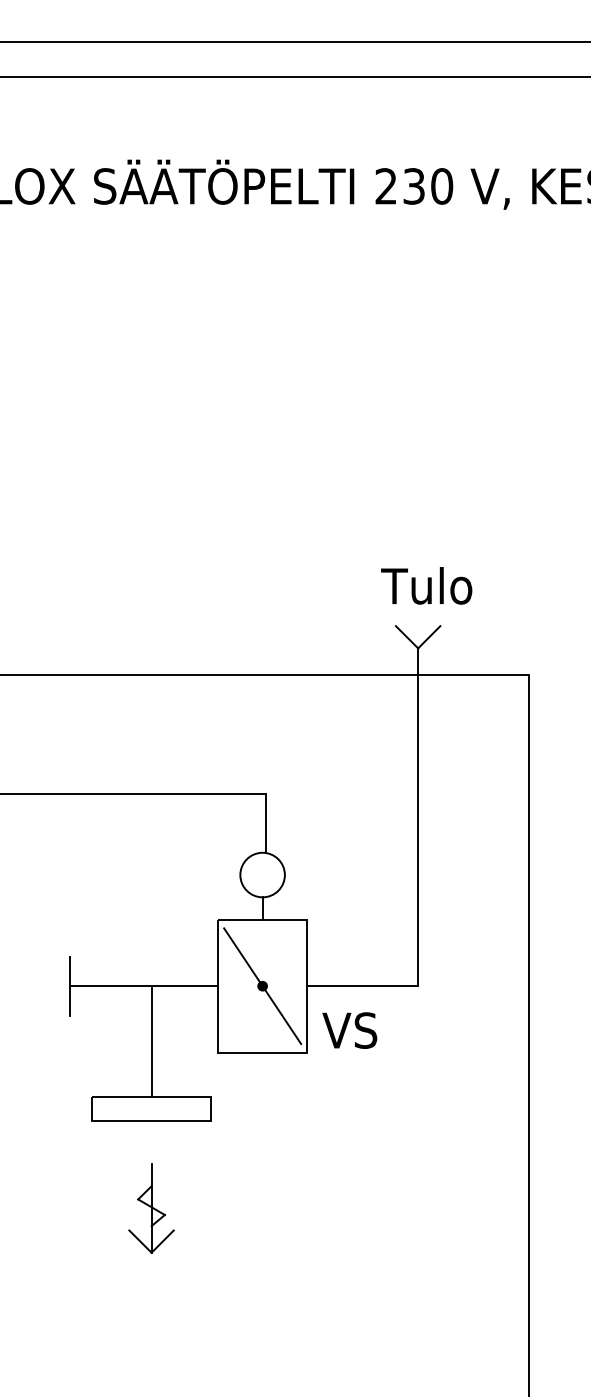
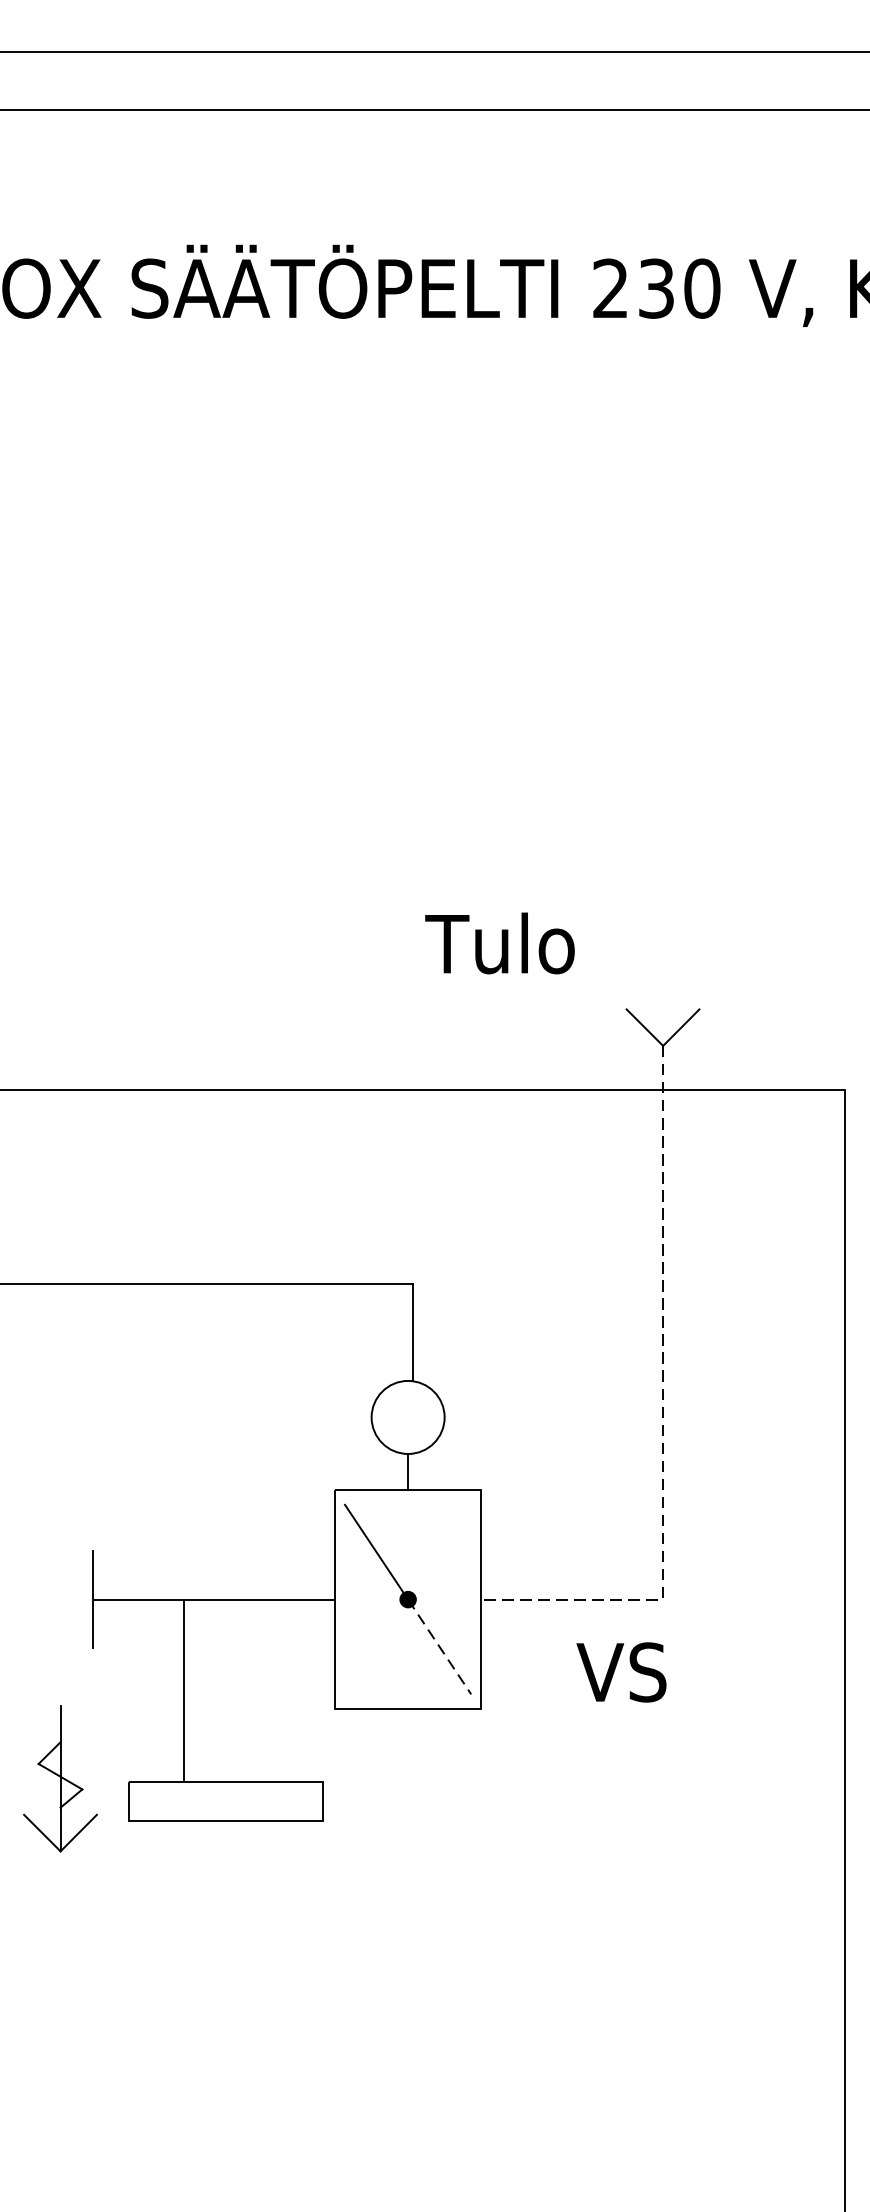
text: (426, 585) -> (499, 942), moved
line: (418, 874) -> (663, 1416), solid -> dashed
line: (281, 1015) -> (439, 1647), solid -> dashed
text: (349, 1030) -> (621, 1672), moved
line: (151, 1041) -> (183, 1690), moved
part: (151, 1208) -> (60, 1778), moved

